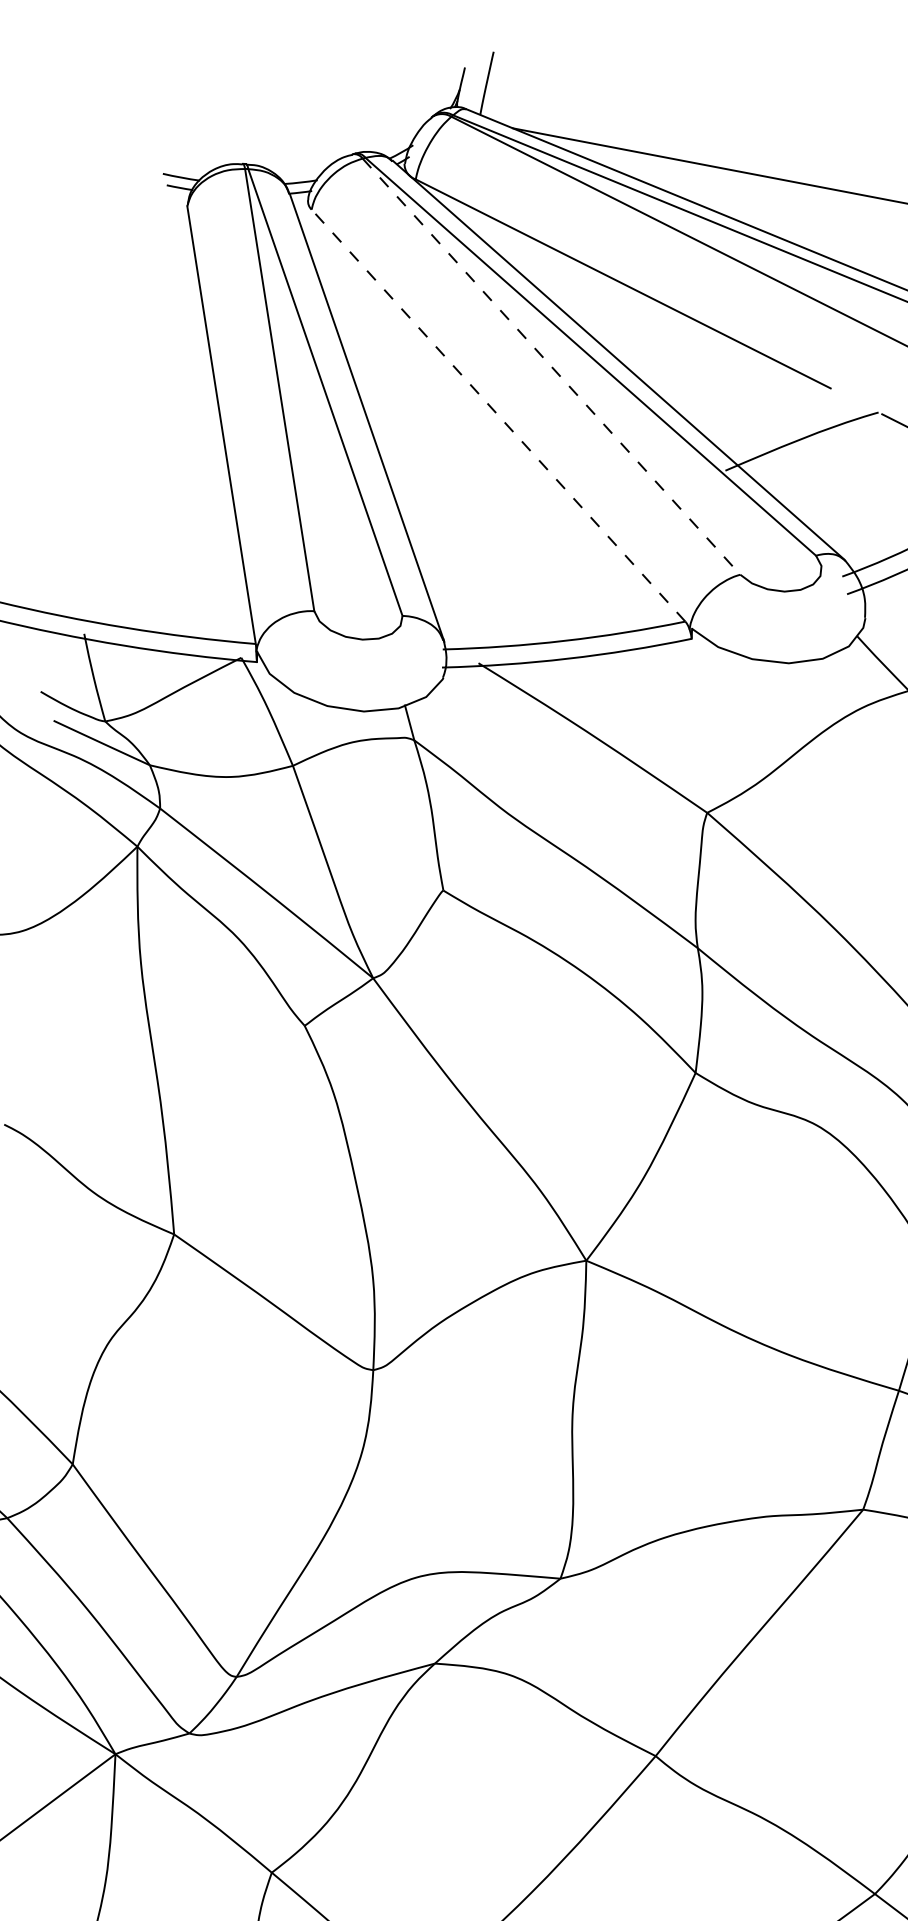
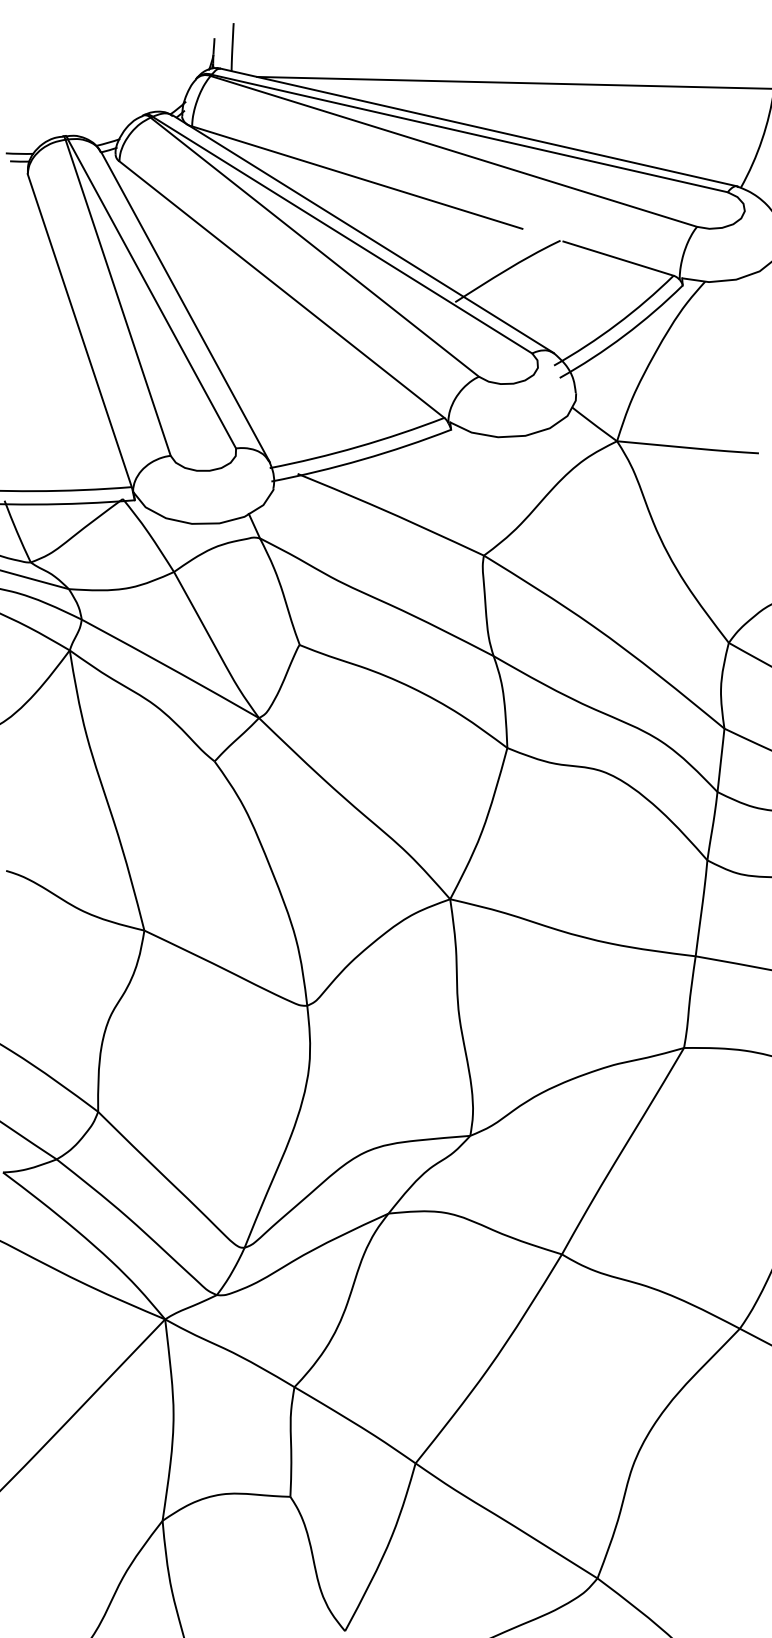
line: (552, 367) -> (315, 247), dashed -> solid
line: (498, 415) -> (281, 289), dashed -> solid

